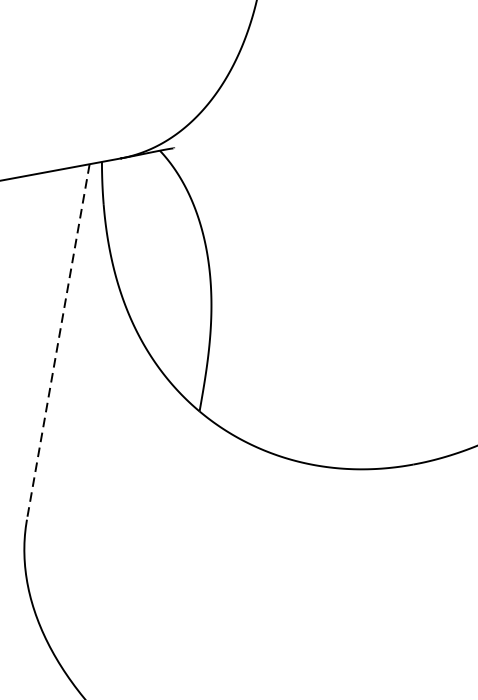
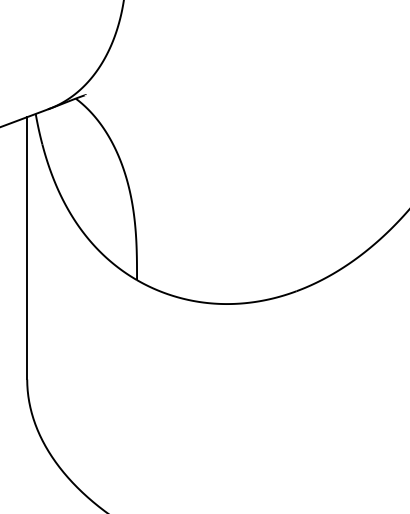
line: (58, 342) -> (27, 248), dashed -> solid

